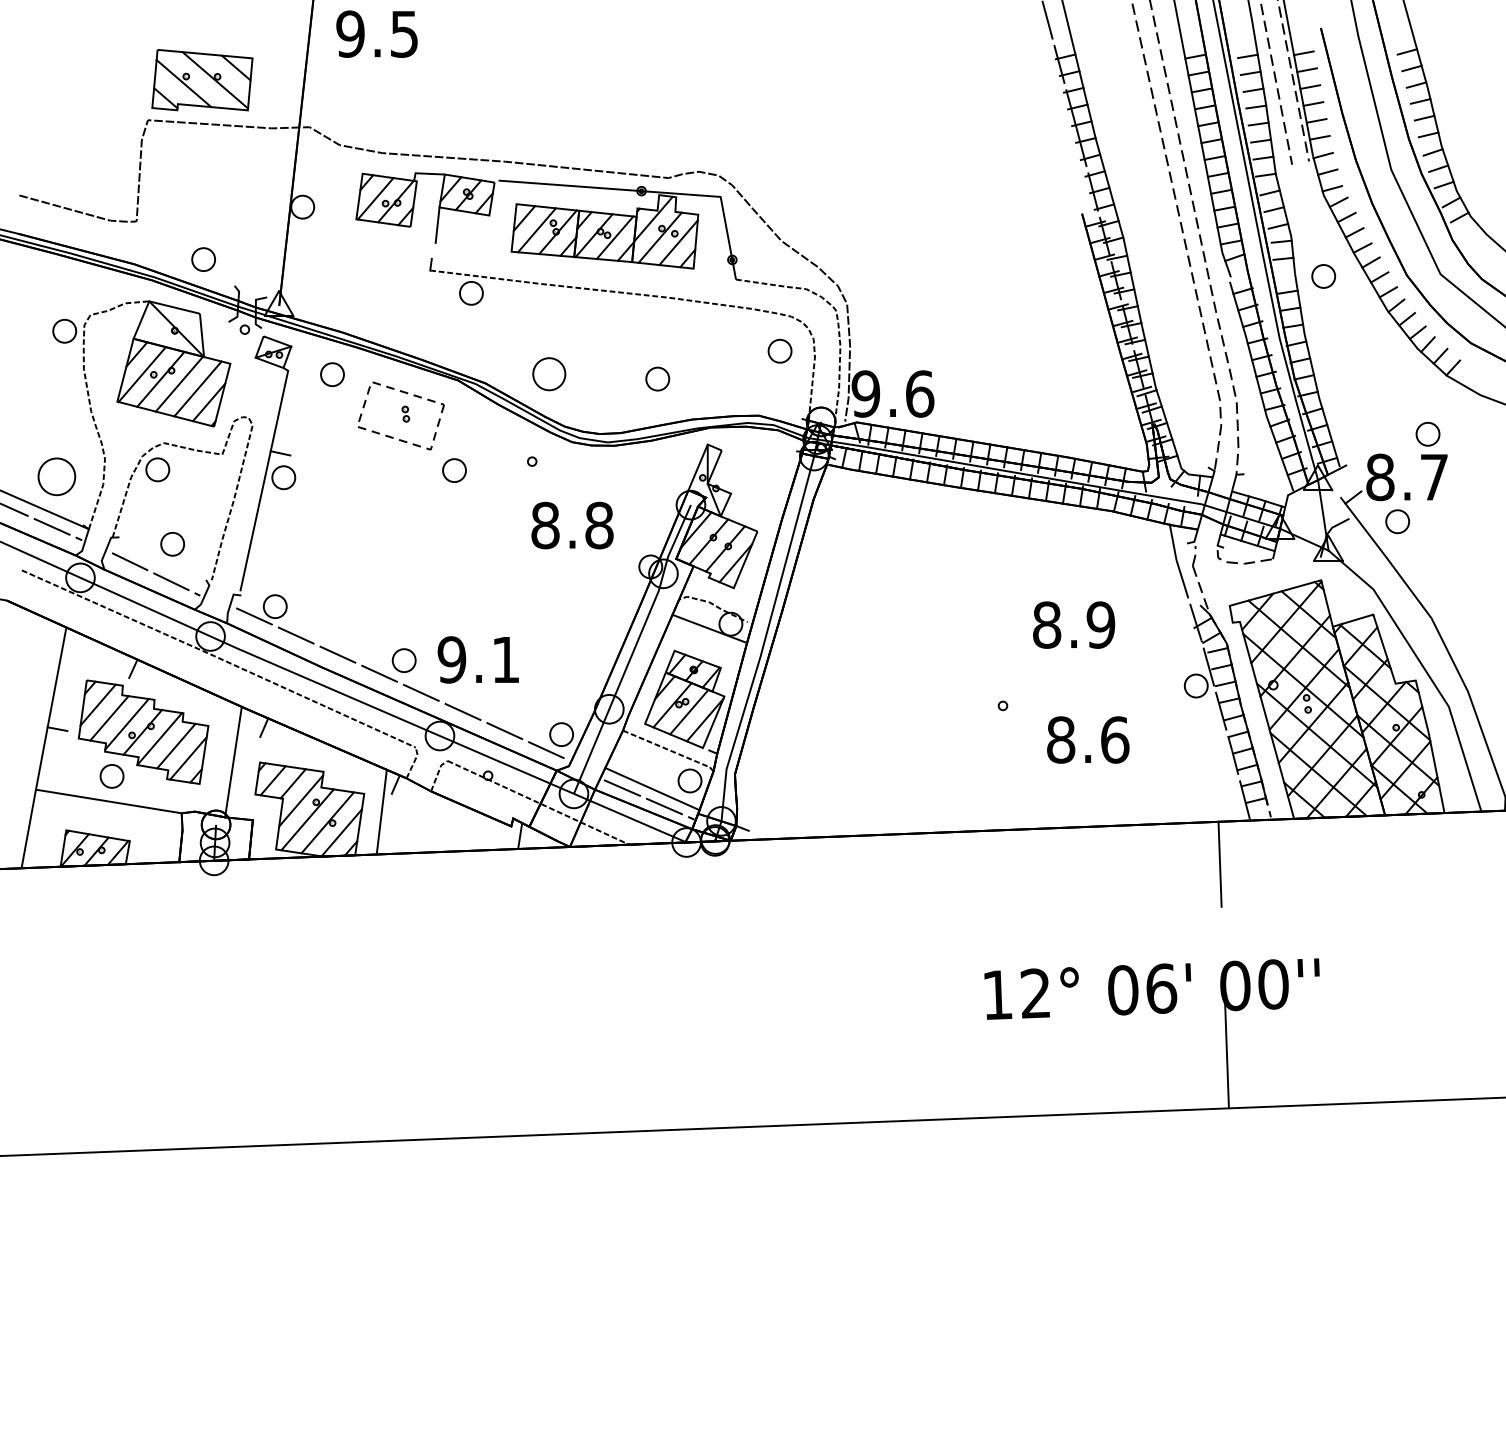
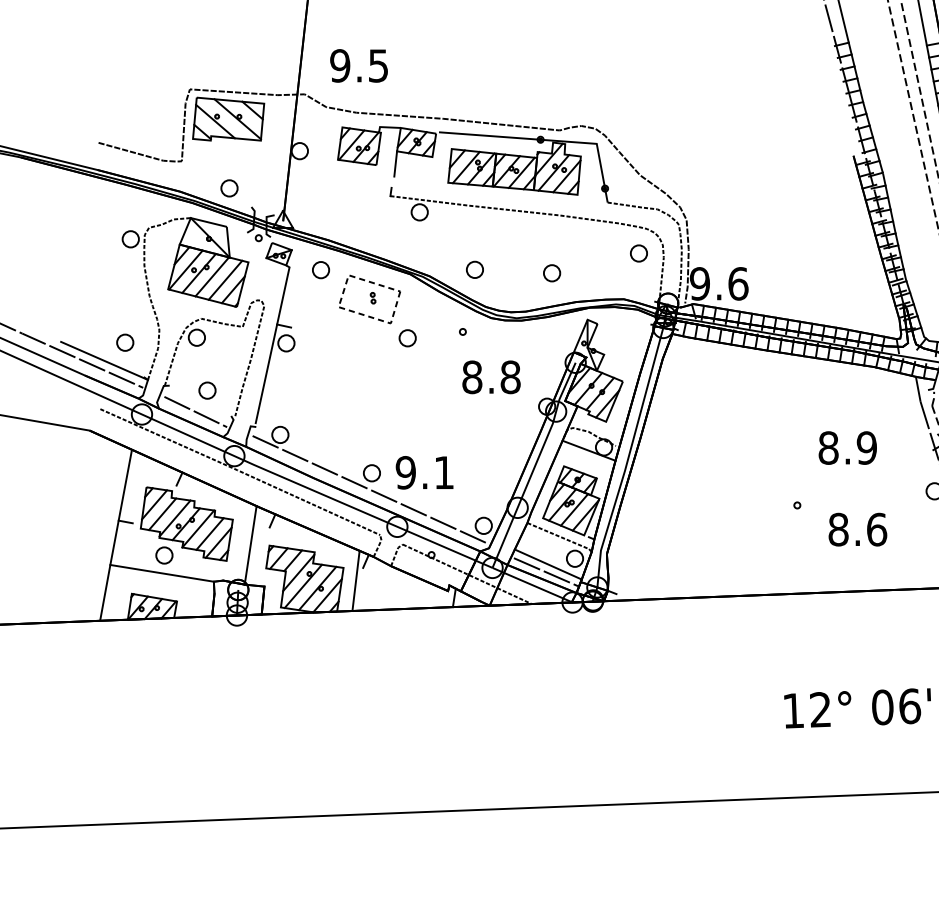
text: (376, 33) -> (358, 65), moved
part: (202, 80) -> (228, 119), moved
part: (548, 374) -> (474, 270), size x0.71
part: (56, 476) -> (124, 342), size x0.62

